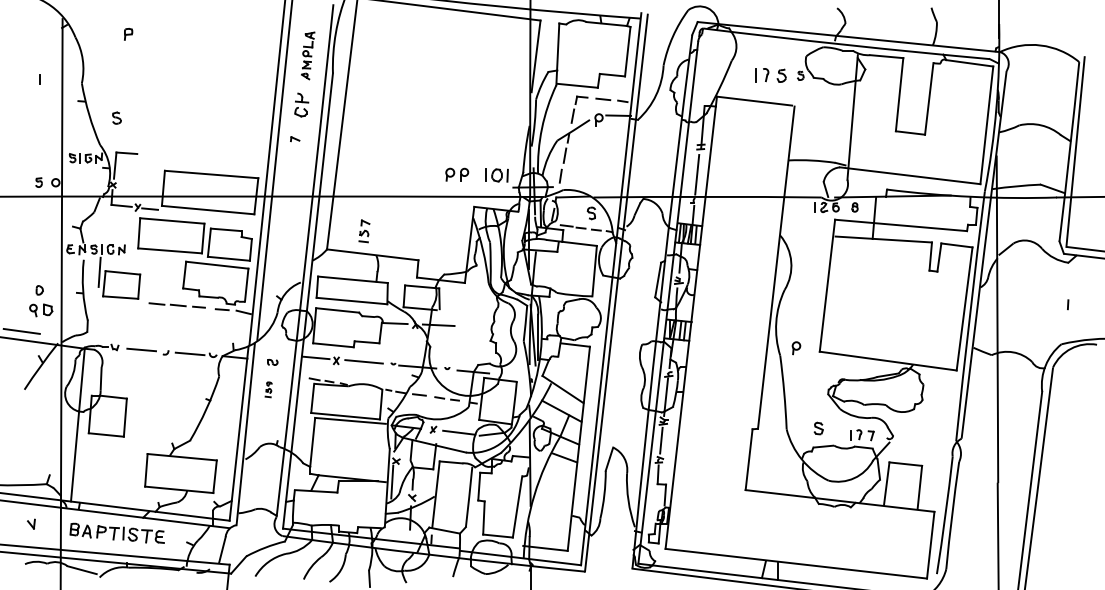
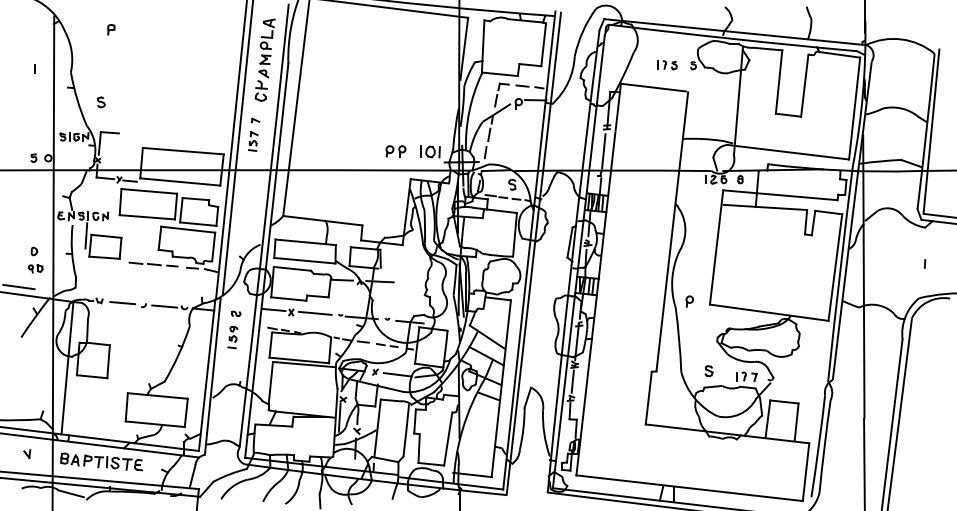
part: (307, 55) -> (266, 48), size x1.43
part: (770, 74) -> (667, 64), size x0.71
part: (364, 231) -> (253, 141), moved
part: (41, 310) -> (35, 268), size x0.71
part: (268, 389) -> (232, 337), size x1.67

